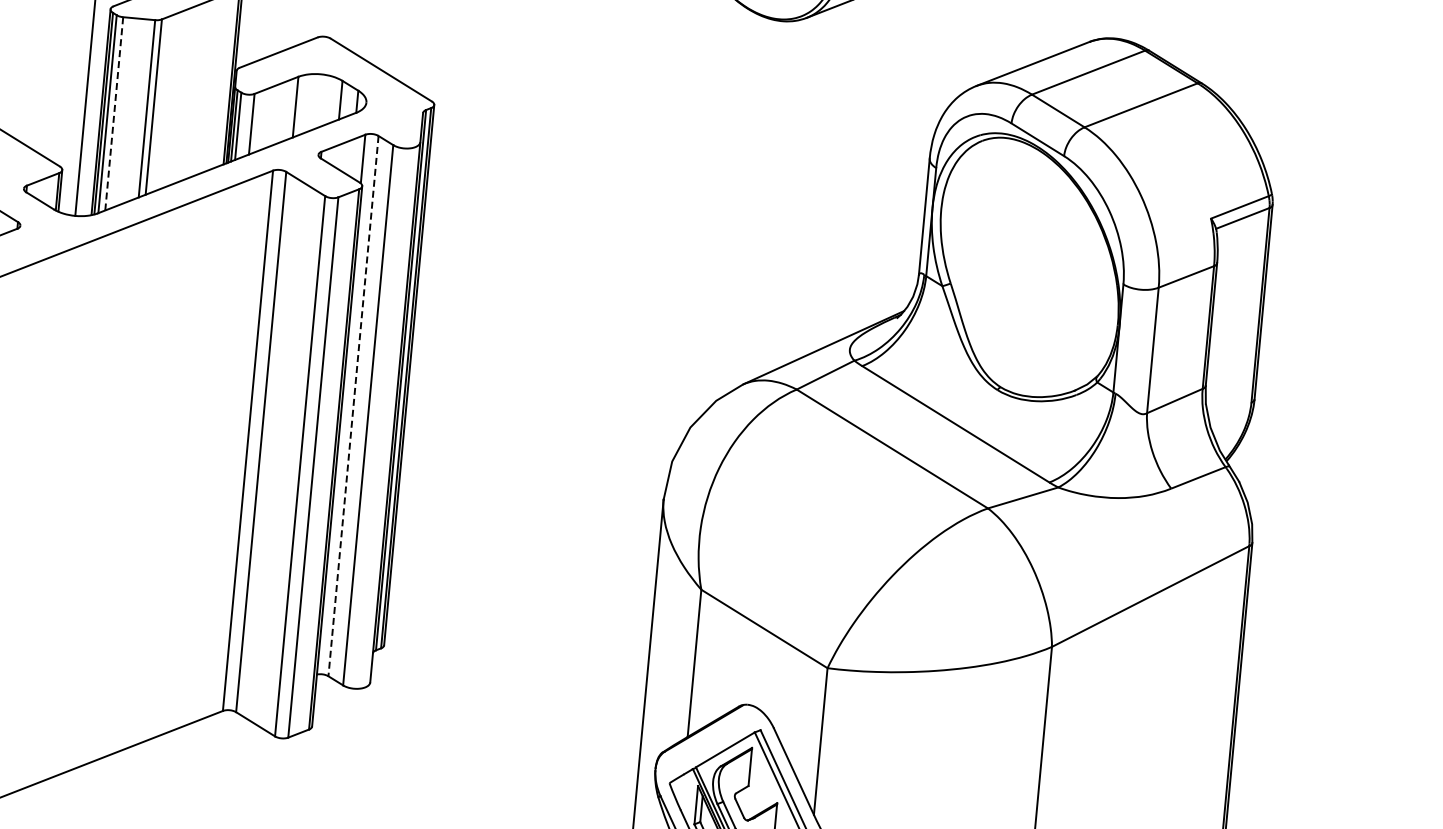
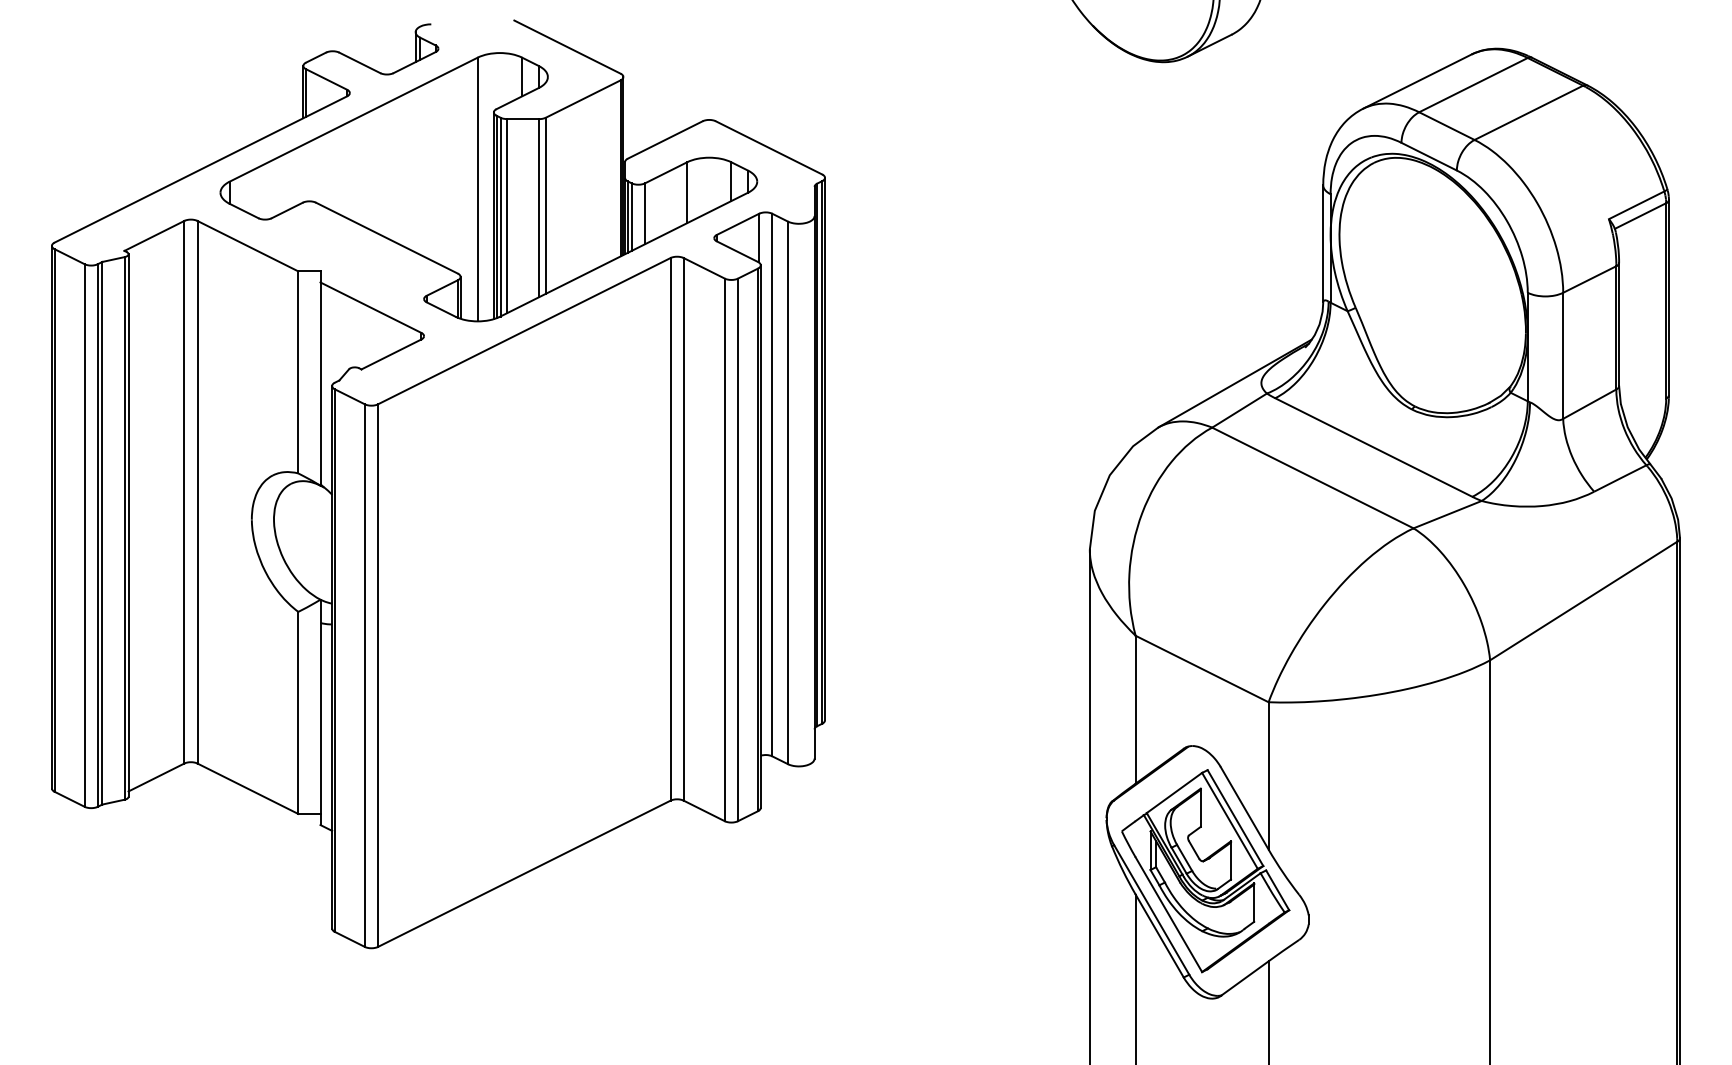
line: (114, 113) -> (507, 215), dashed -> solid
line: (353, 406) -> (772, 485), dashed -> solid

